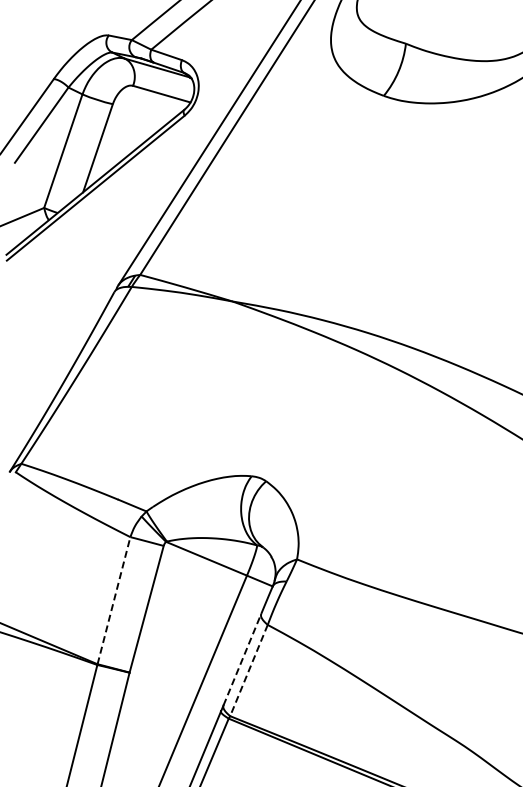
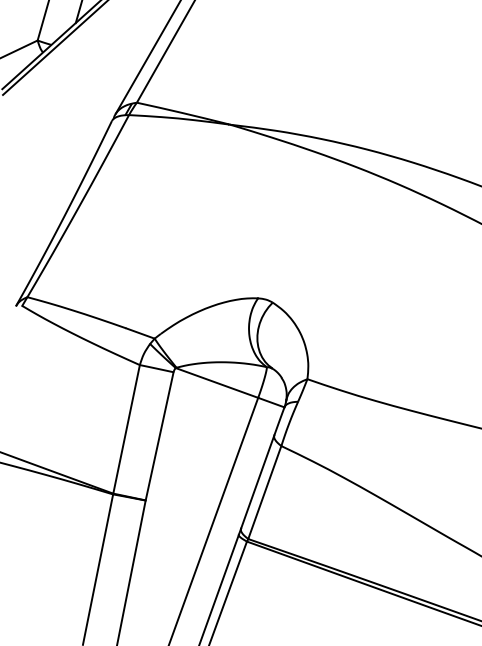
line: (113, 600) -> (126, 429), dashed -> solid
line: (242, 659) -> (257, 481), dashed -> solid
line: (248, 671) -> (264, 493), dashed -> solid

